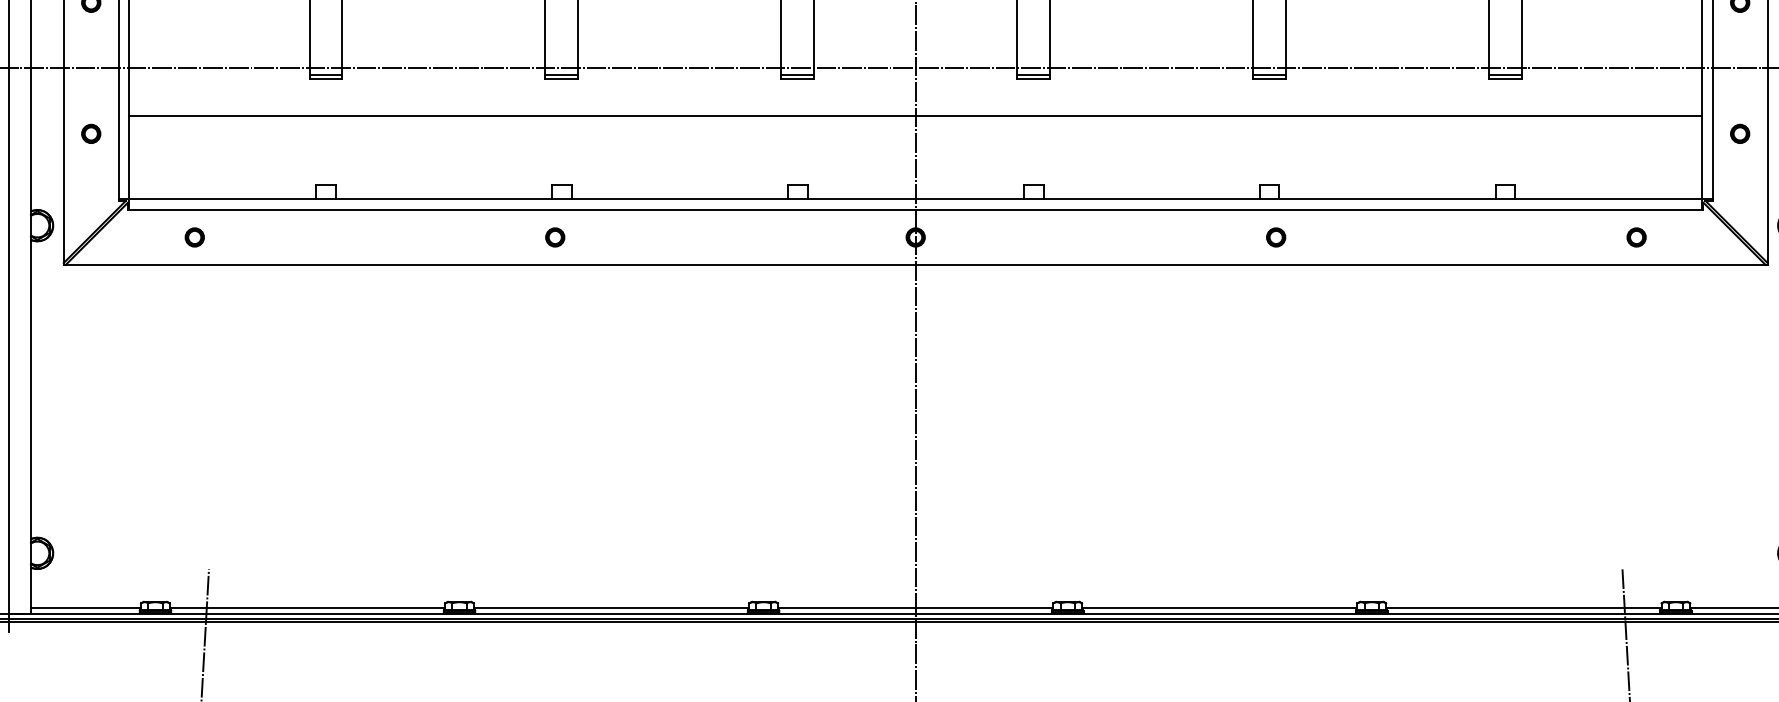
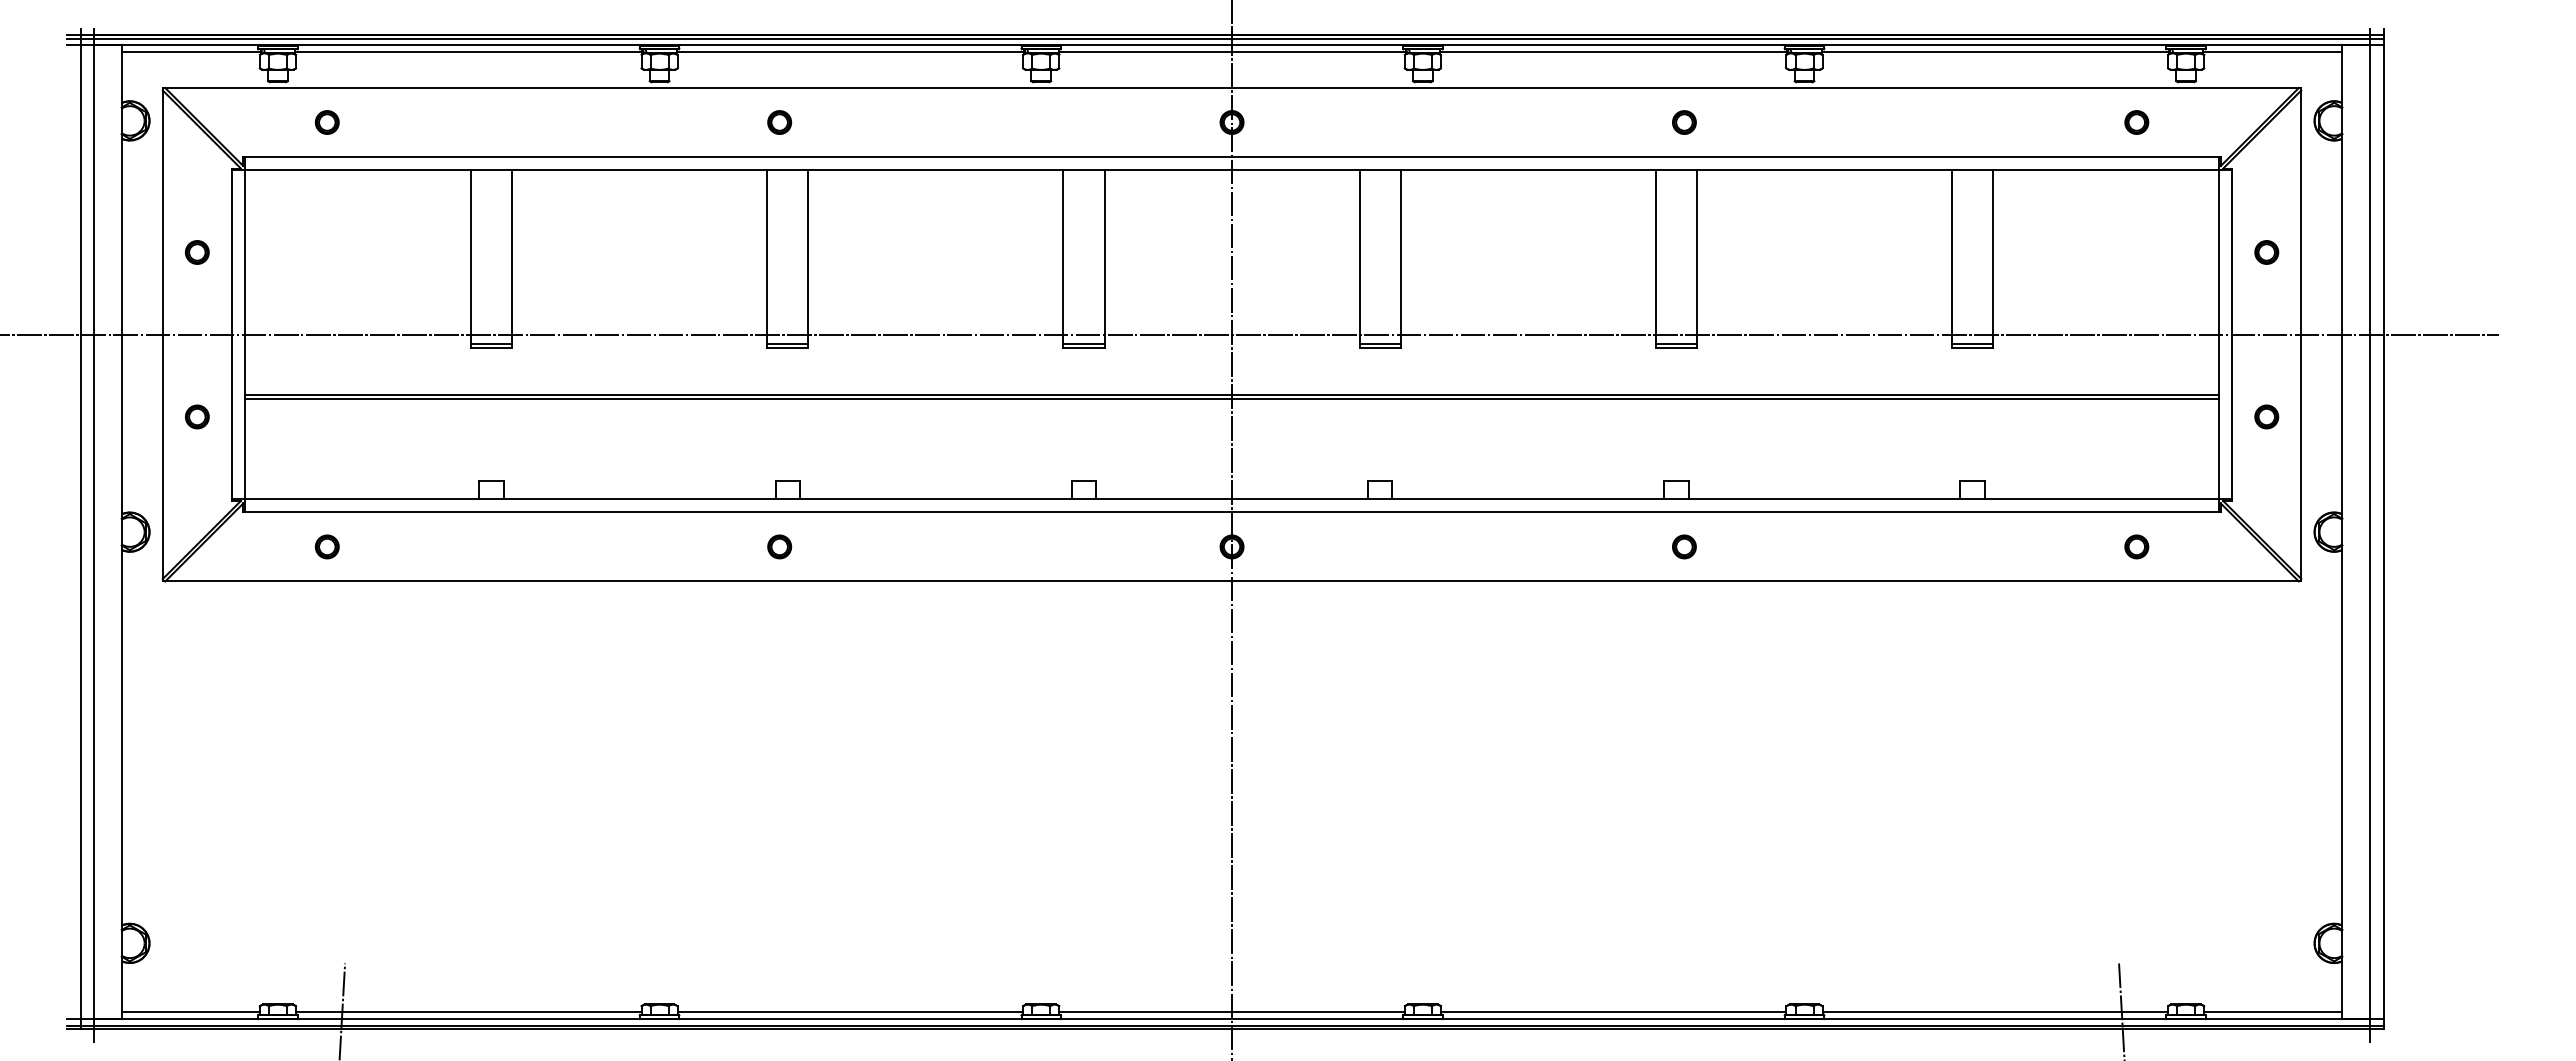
line: (916, 119) -> (1232, 398), added

